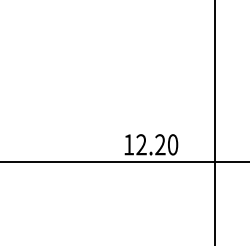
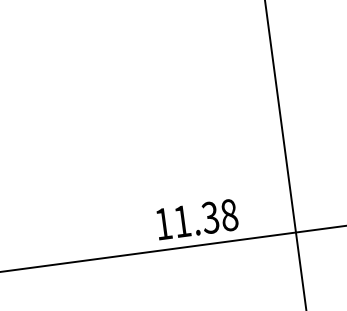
text: (157, 144) -> (206, 217), 12.20 -> 11.38

